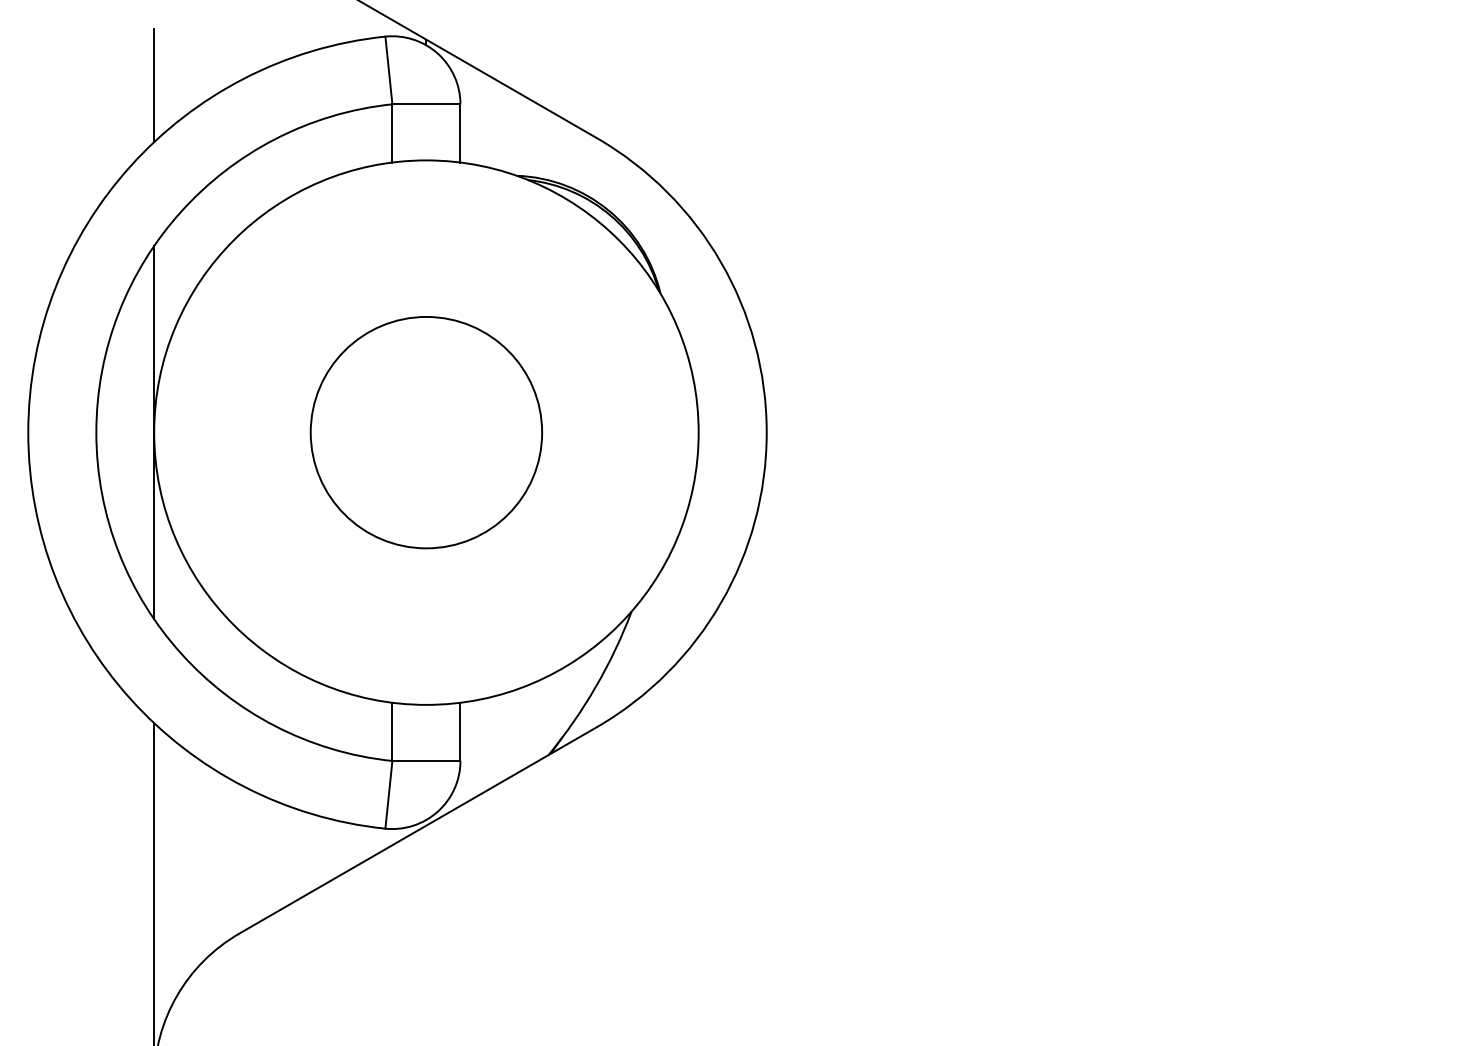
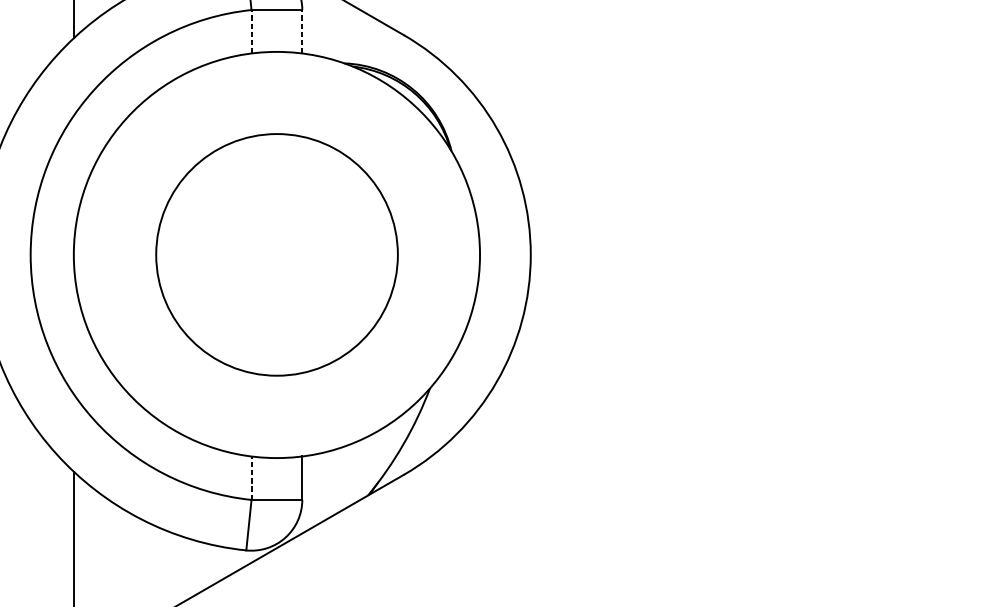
line: (392, 132) -> (251, 31), solid -> dashed
line: (460, 132) -> (302, 31), solid -> dashed
line: (154, 432) -> (74, 254), removed
circle: (425, 432) -> (276, 254), size x1.4
line: (392, 731) -> (251, 477), solid -> dashed

